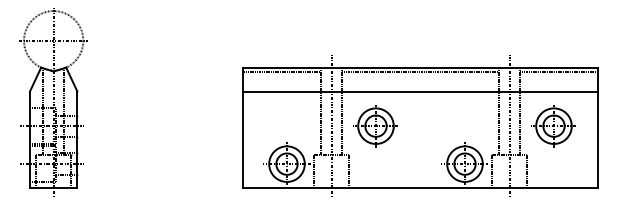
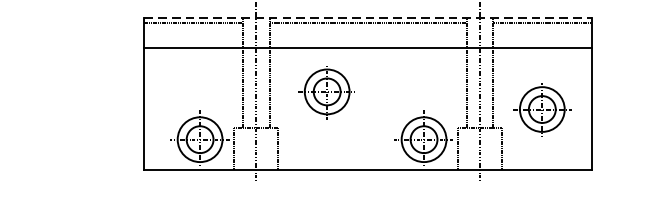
line: (420, 67) -> (368, 18), solid -> dashed
part: (375, 126) -> (326, 92), moved
part: (553, 126) -> (541, 109), moved

